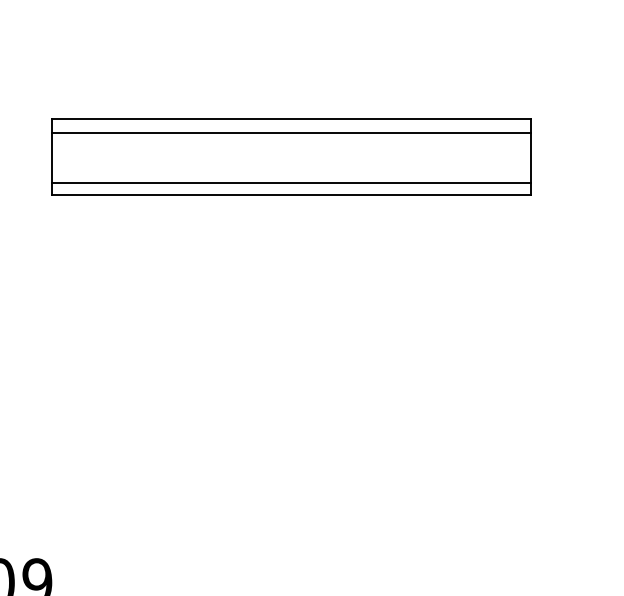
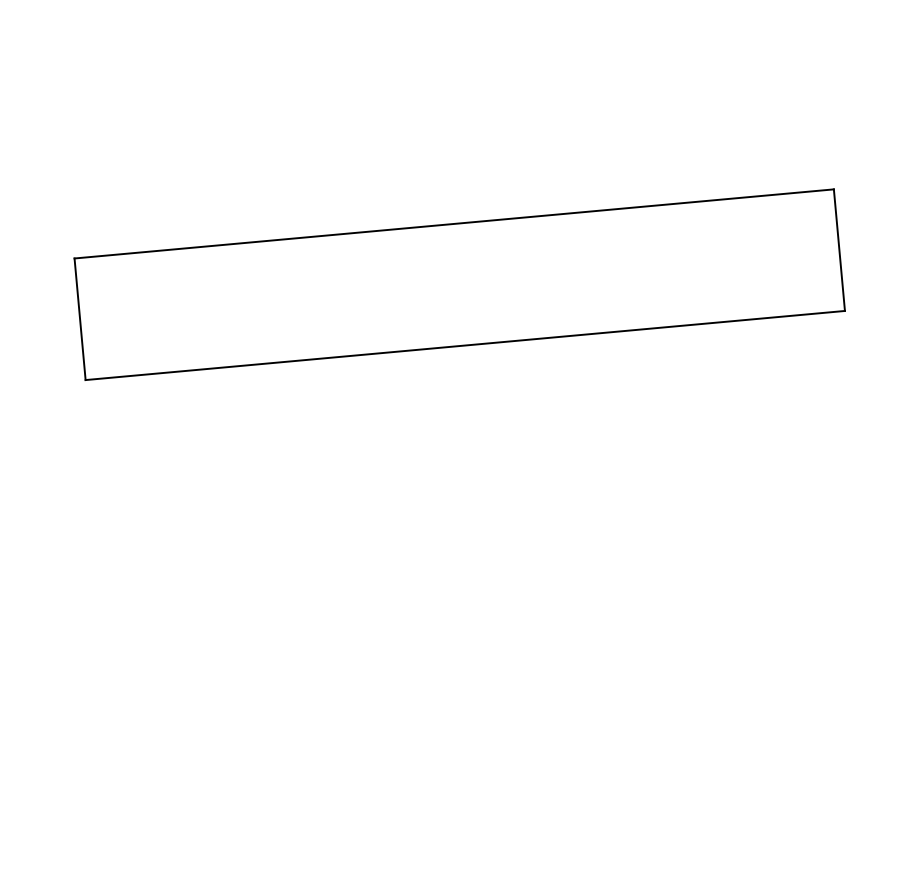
line: (290, 133) -> (455, 247), removed
line: (290, 183) -> (462, 326), removed

